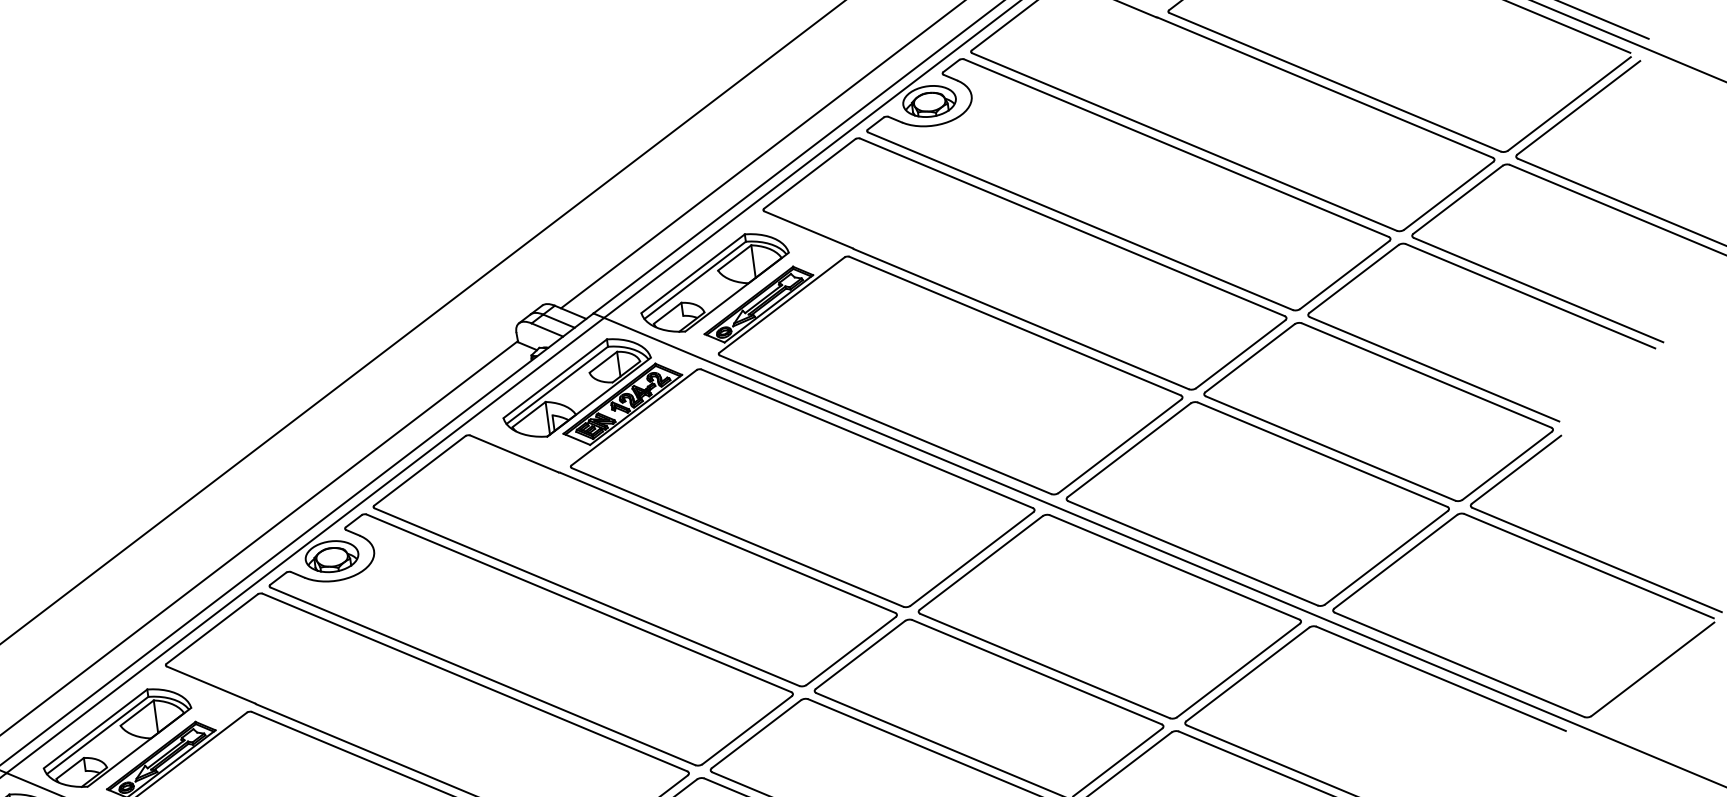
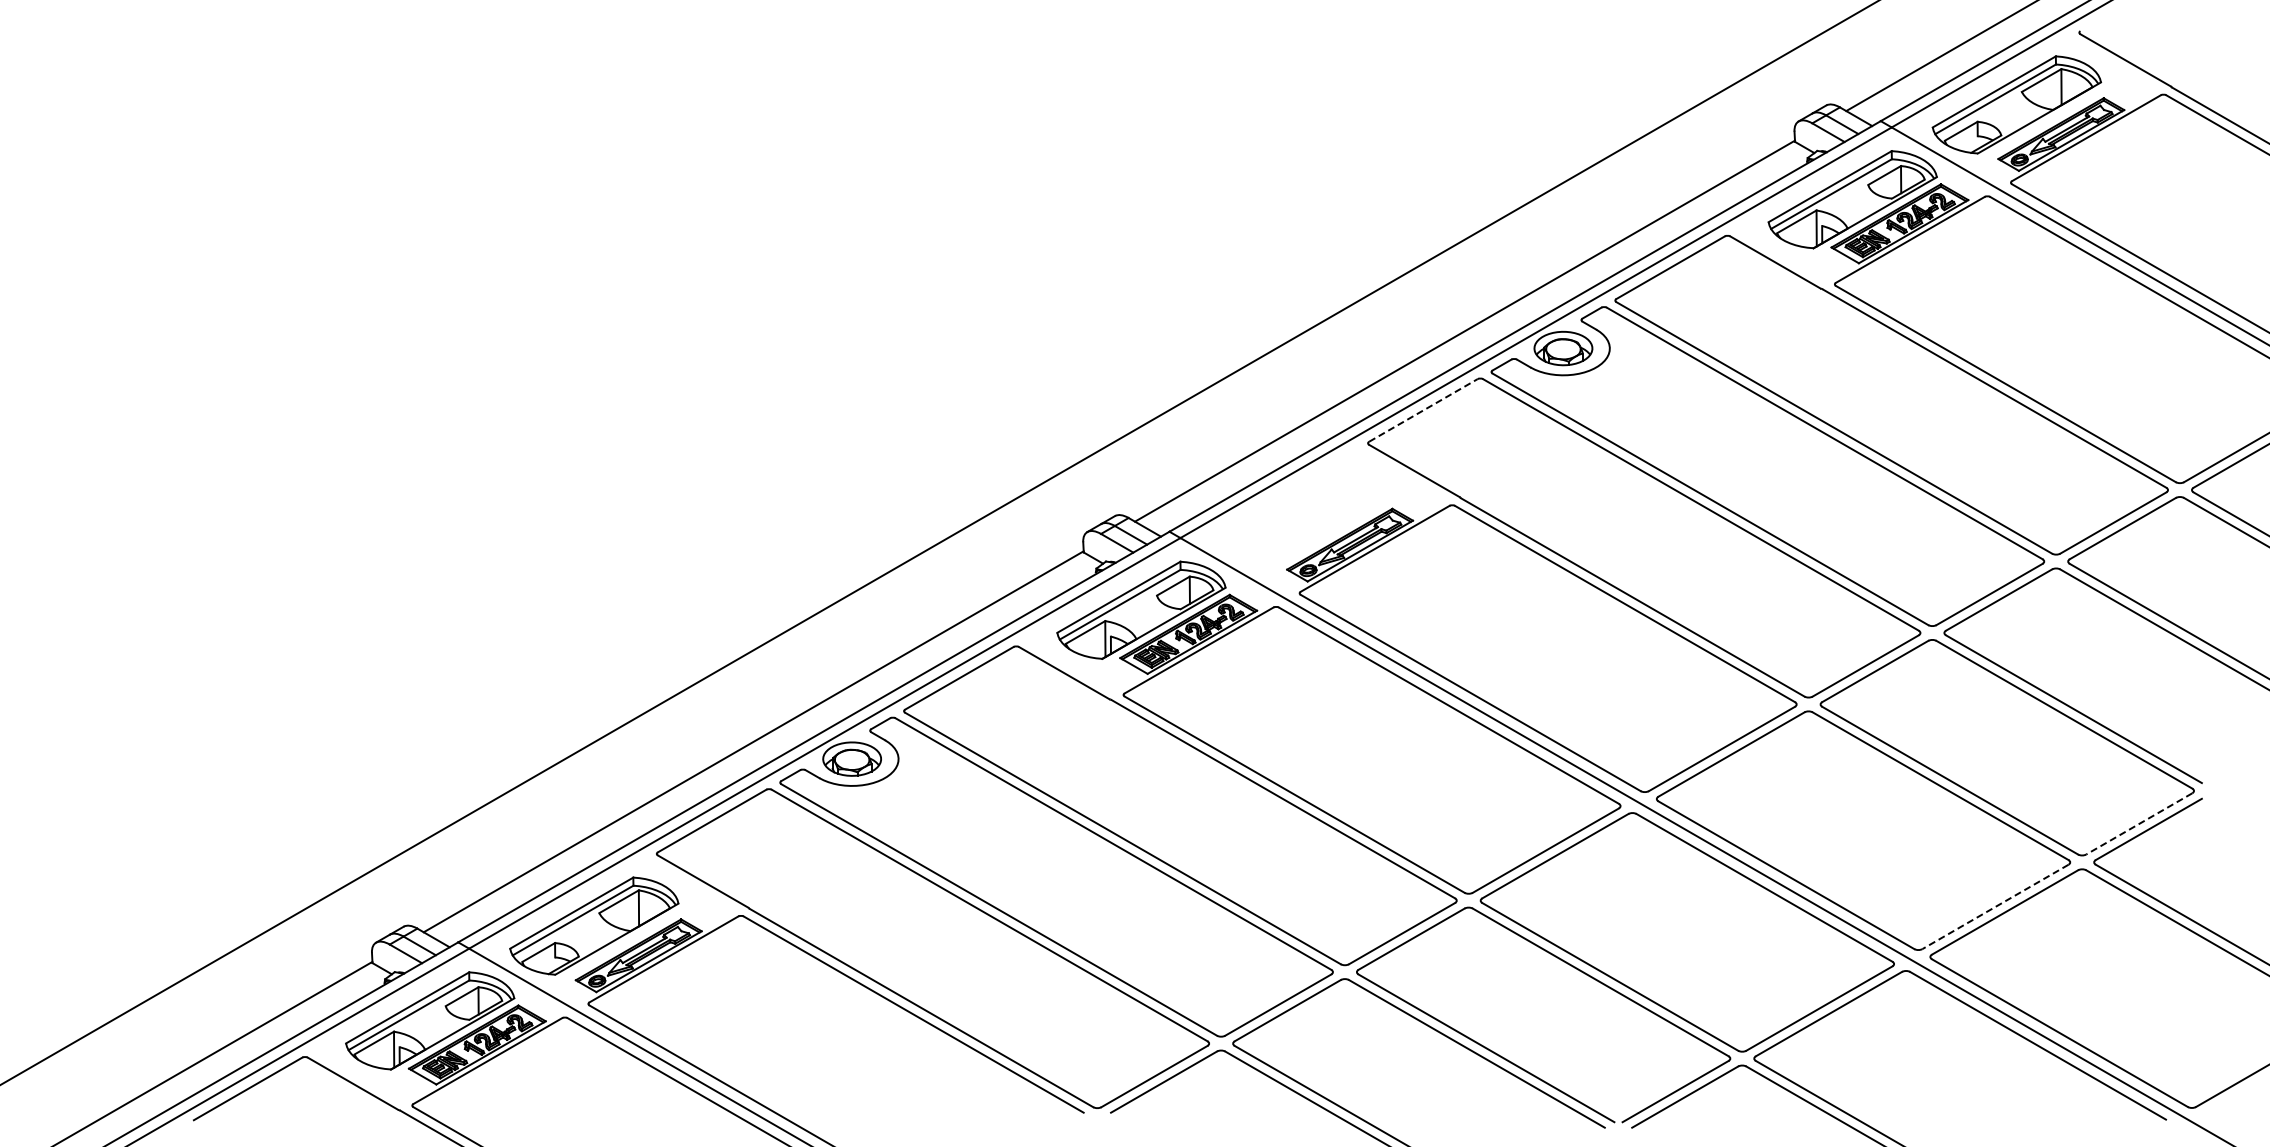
line: (809, 173) -> (1423, 410), solid -> dashed
part: (714, 282) -> (1305, 515), removed
line: (1506, 466) -> (2138, 824), solid -> dashed
line: (1386, 558) -> (1995, 907), solid -> dashed

